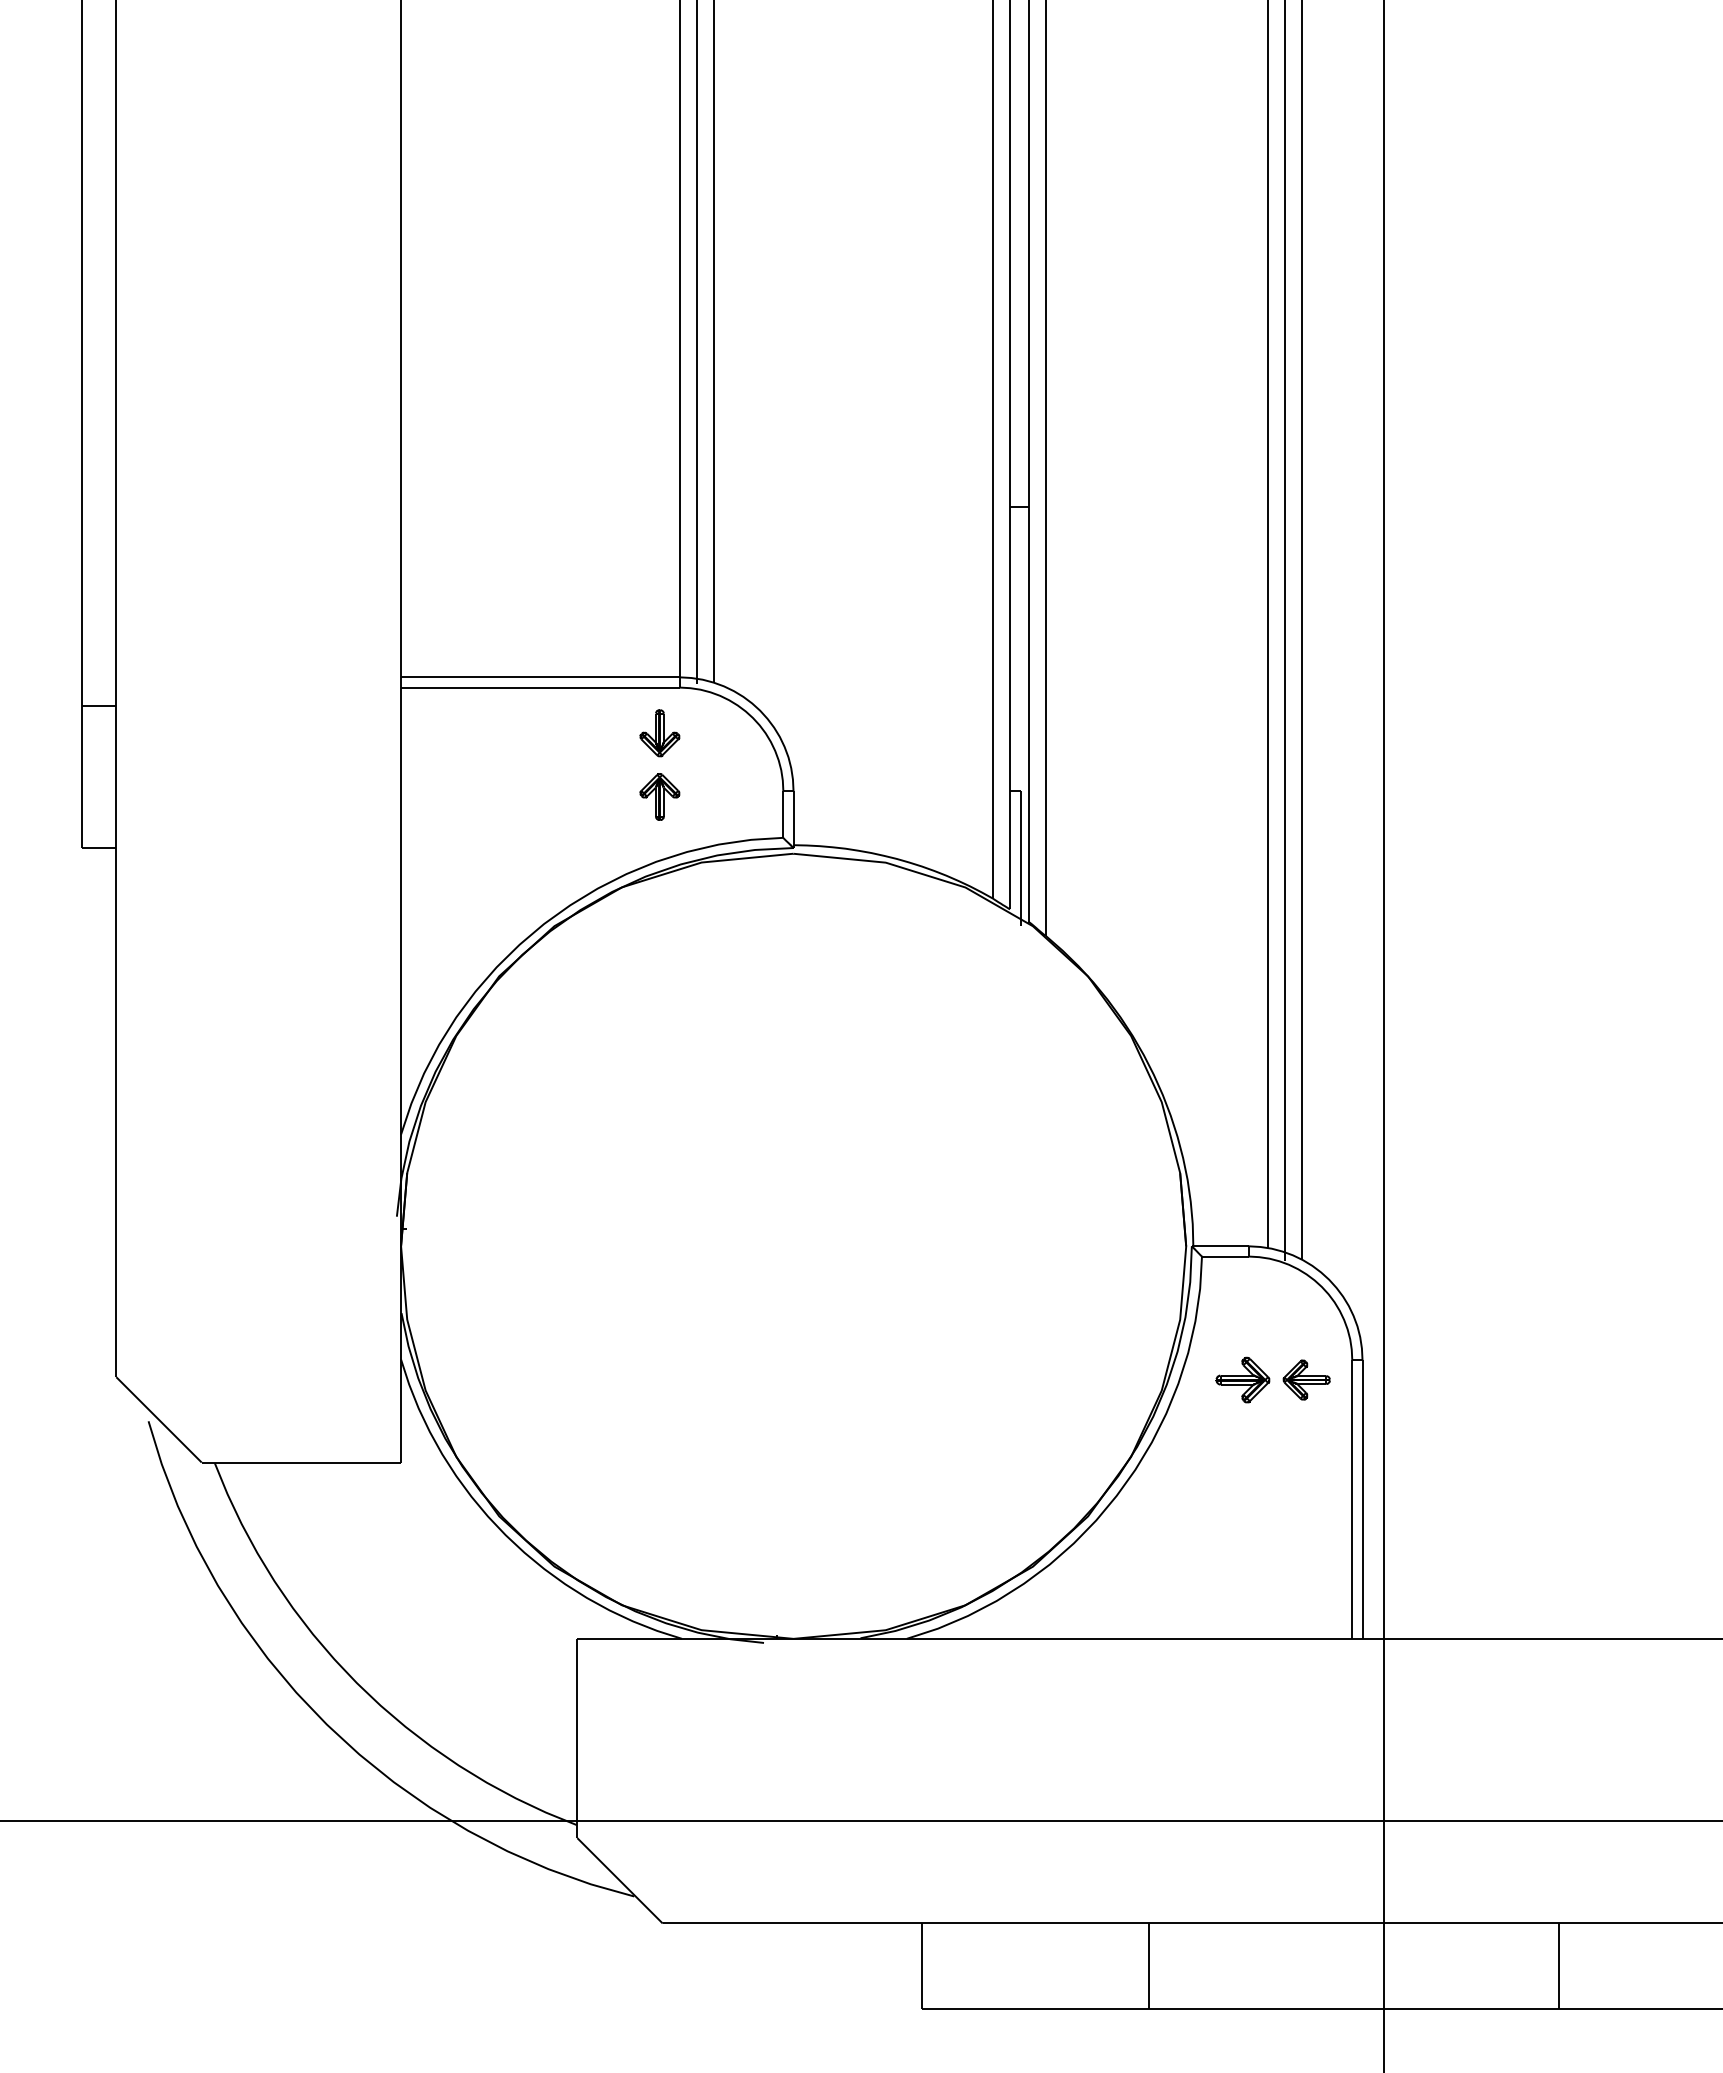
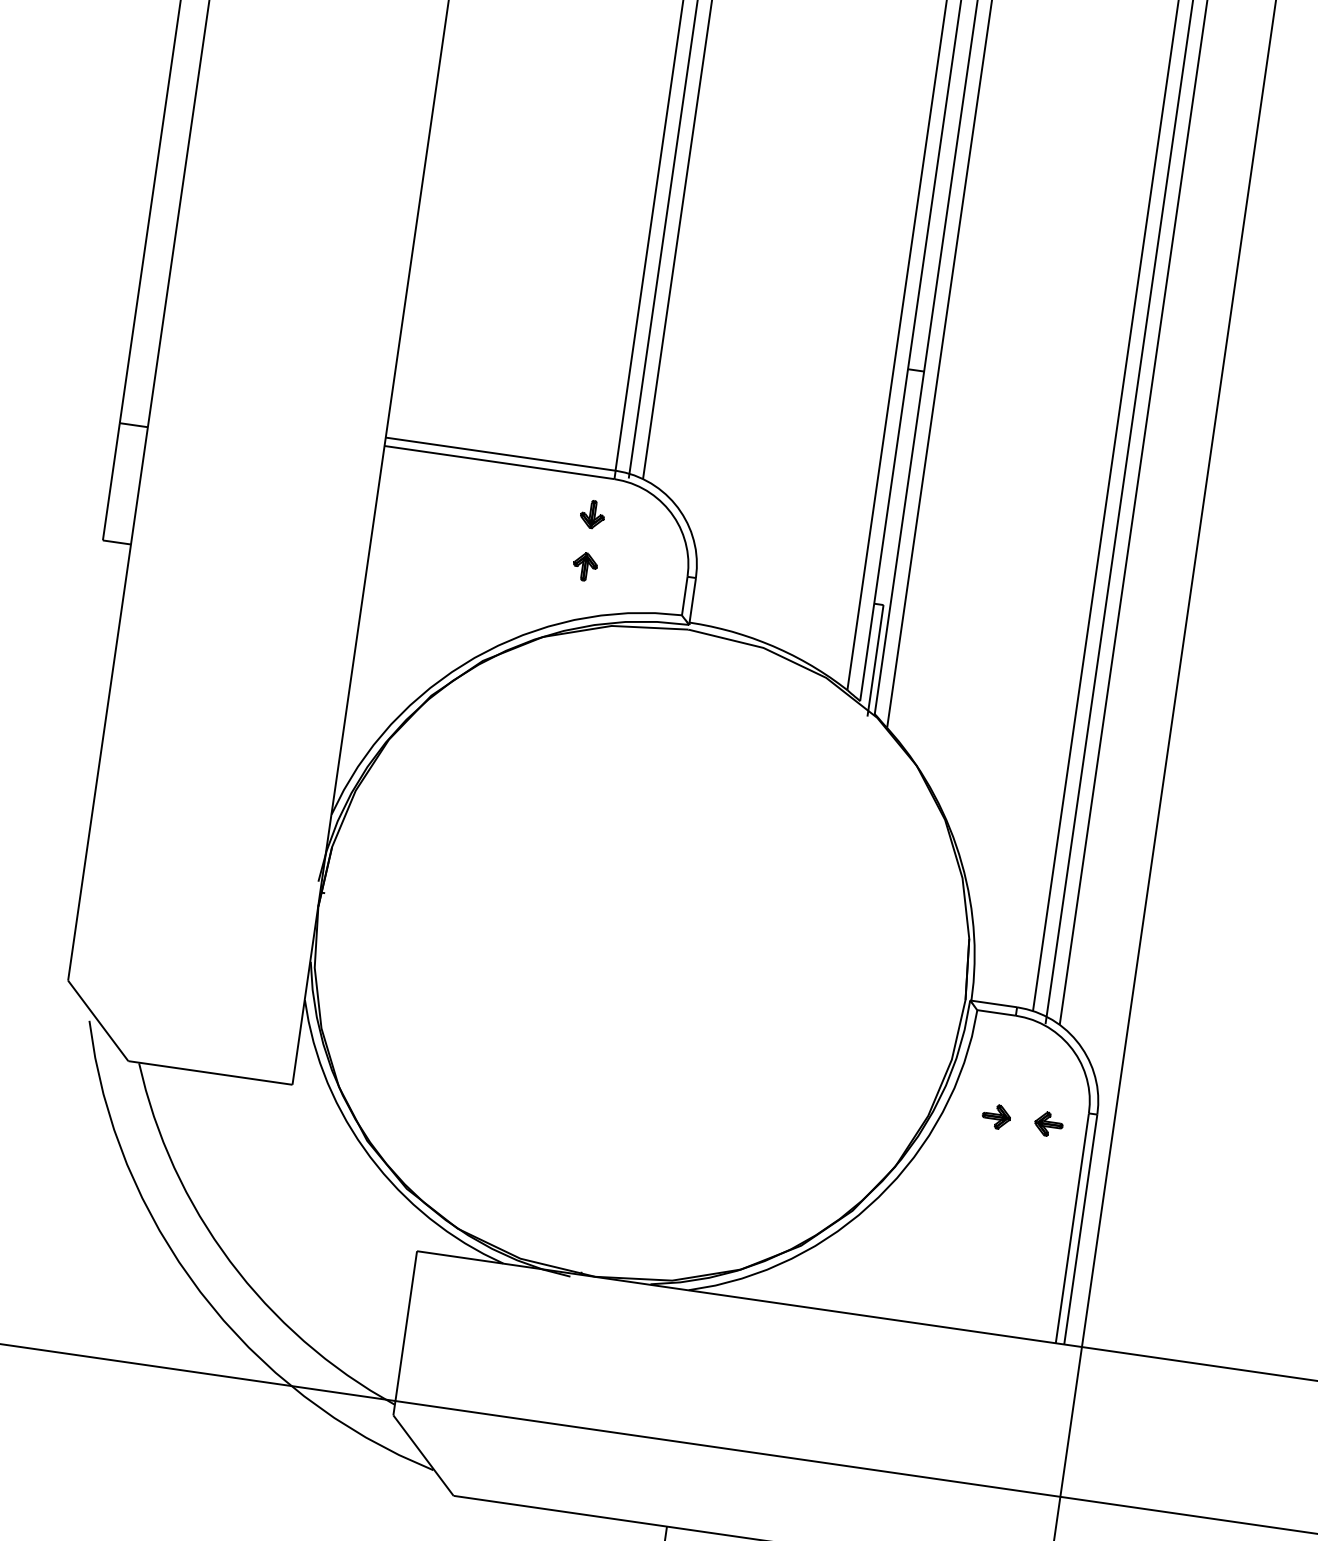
part: (659, 733) -> (592, 514), size x0.71
part: (659, 796) -> (584, 566), size x0.71
part: (1242, 1379) -> (996, 1116), size x0.62
part: (1306, 1379) -> (1048, 1123), size x0.71

